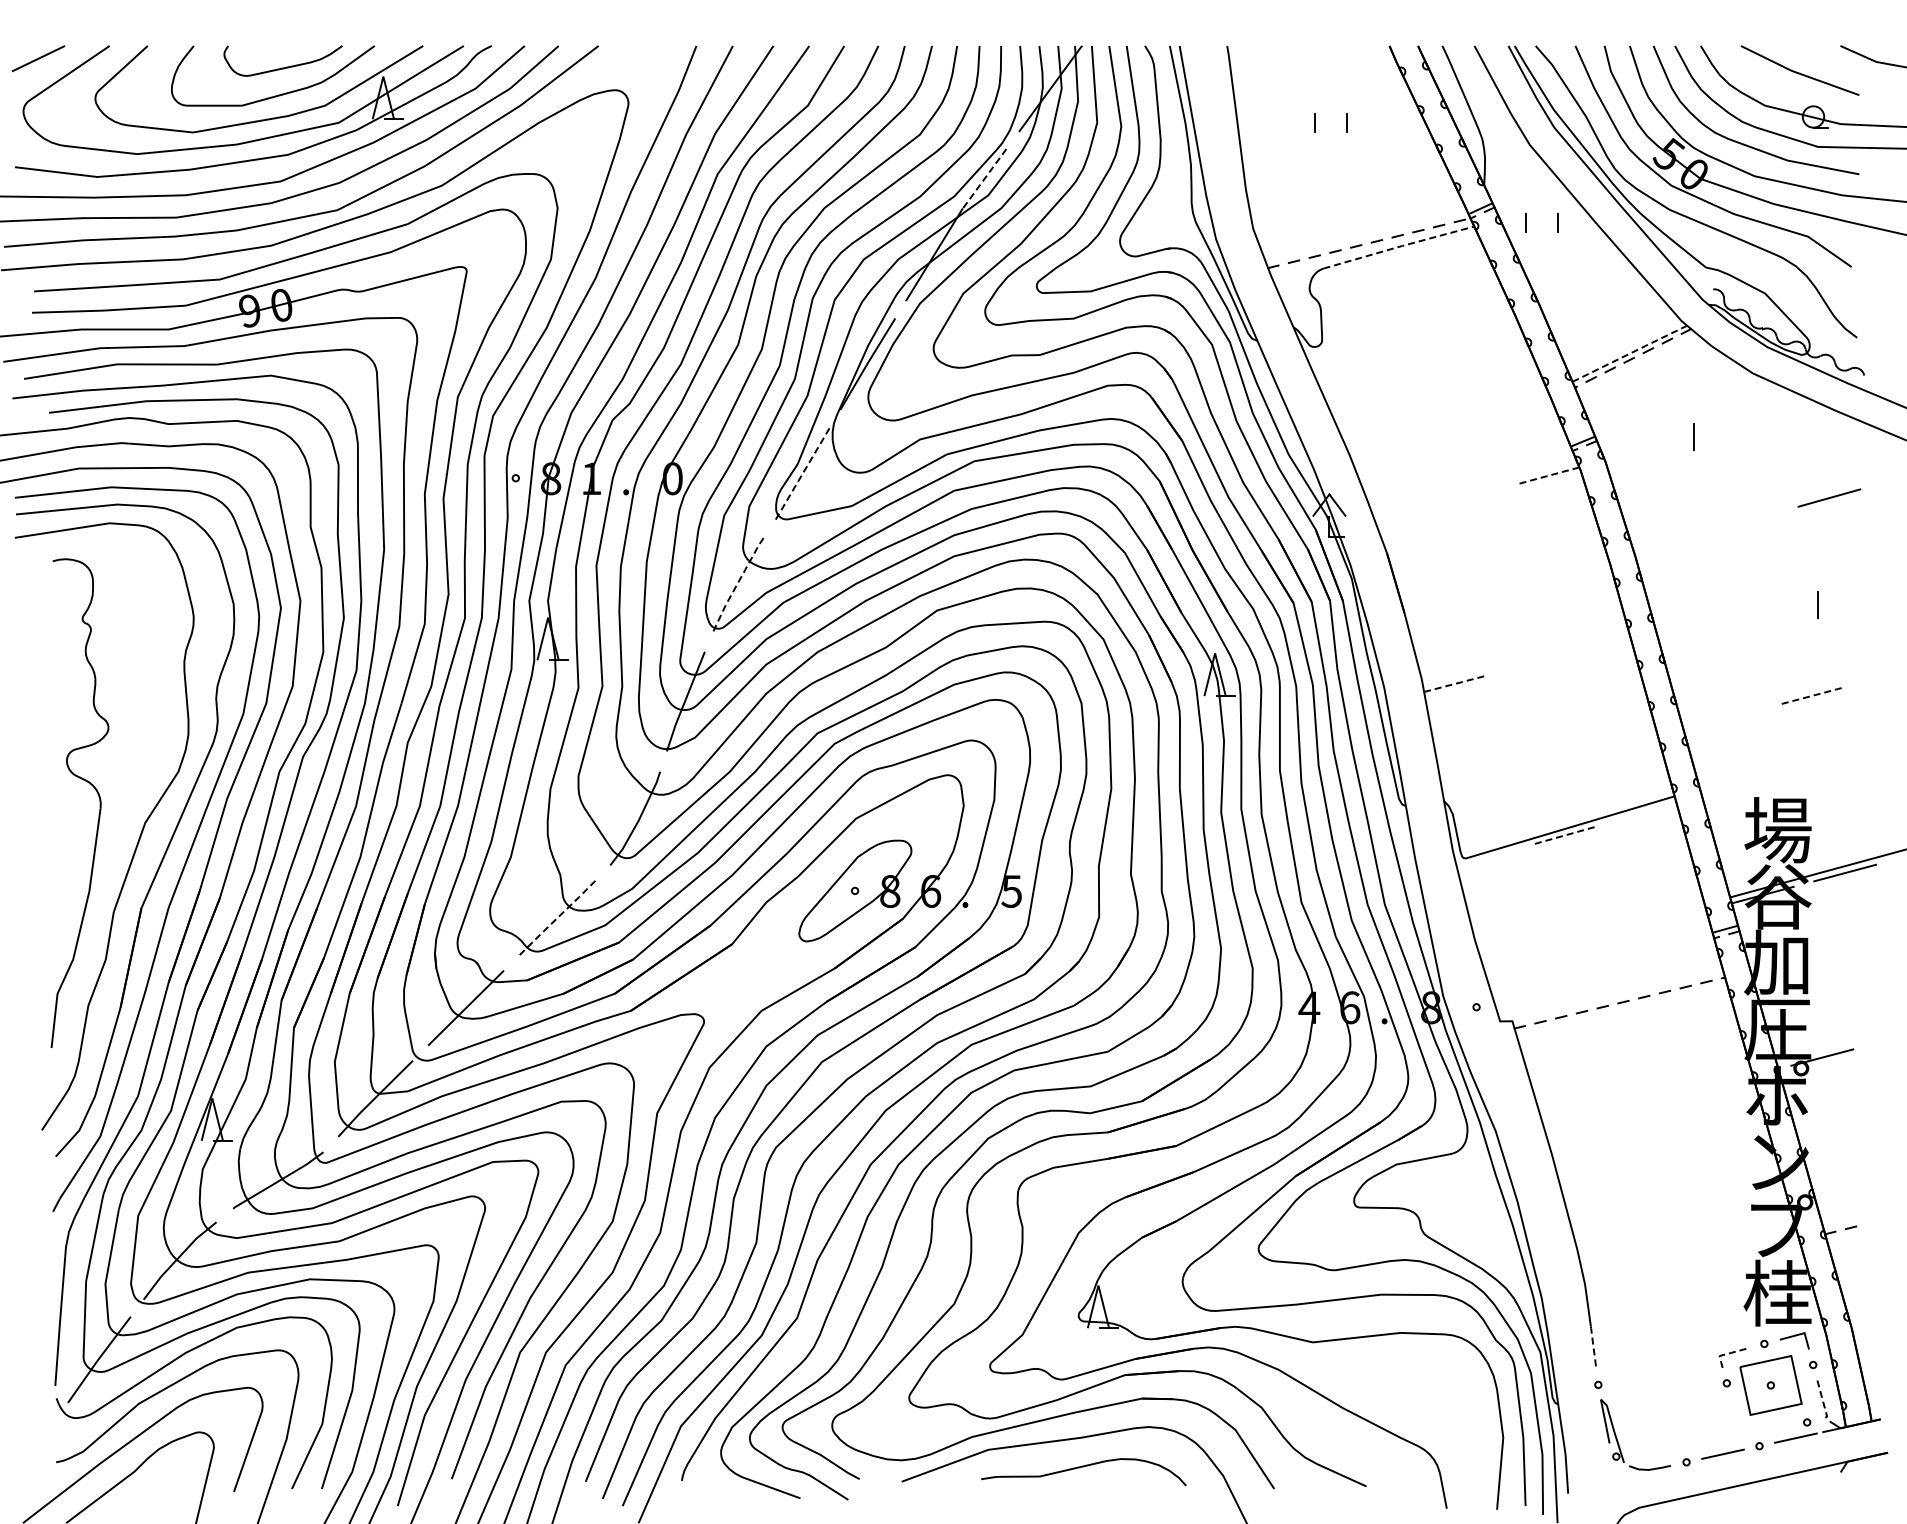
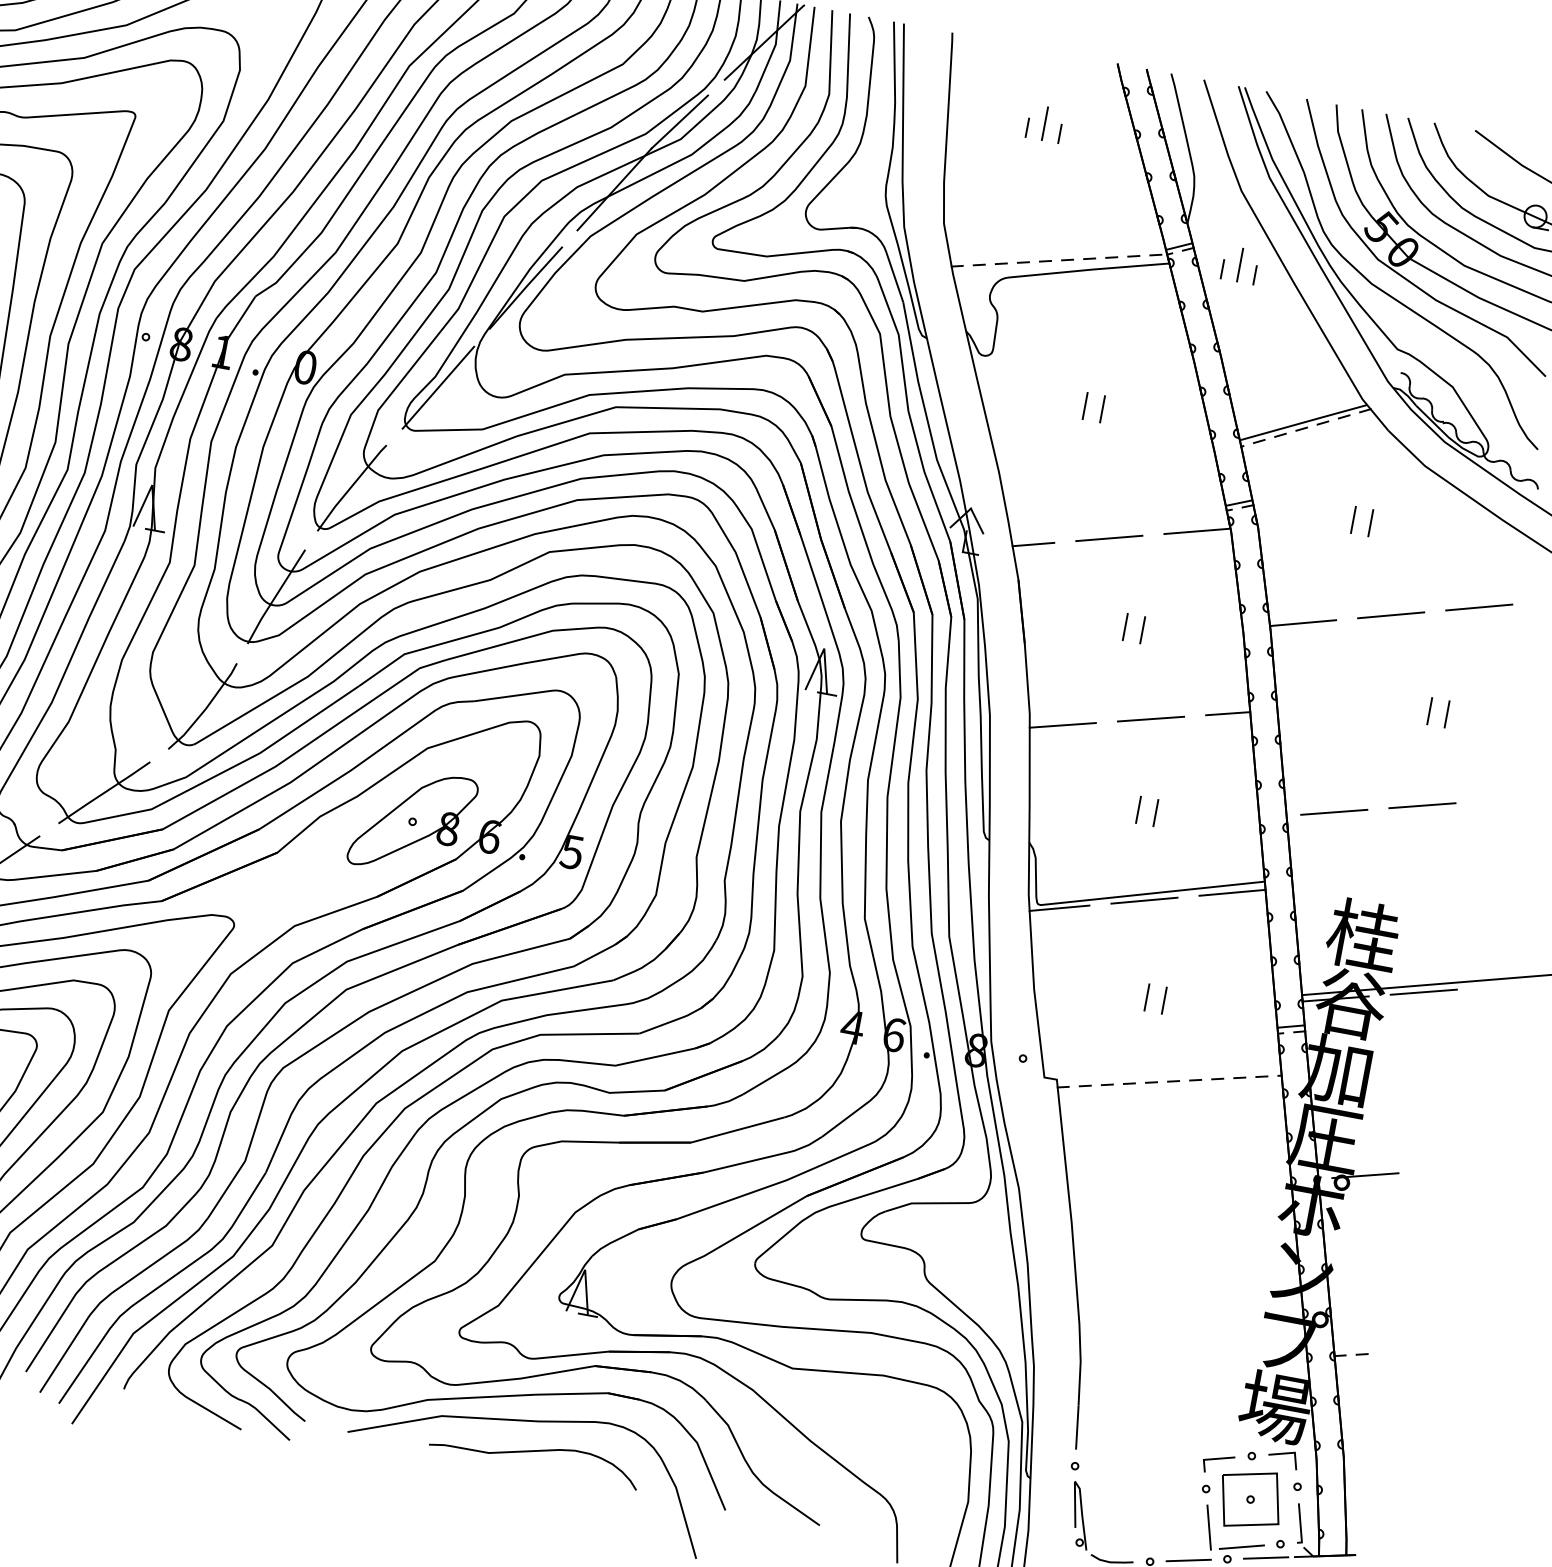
line: (1331, 115) -> (1045, 123), added
line: (984, 179) -> (679, 122), dashed -> solid
line: (1541, 215) -> (1239, 265), added
line: (1399, 246) -> (1089, 269), dashed -> solid
line: (1630, 353) -> (1304, 422), dashed -> solid
line: (1419, 376) -> (1085, 405), added
line: (1436, 376) -> (1102, 408), added
line: (1711, 437) -> (1370, 523), added
line: (801, 475) -> (437, 388), dashed -> solid
line: (1547, 475) -> (1196, 530), dashed -> solid
line: (1465, 497) -> (1108, 537), added
line: (1394, 517) -> (1032, 544), added
line: (1747, 520) -> (1391, 614), added
line: (1664, 543) -> (1302, 622), added
line: (1496, 579) -> (1124, 627), added
line: (1514, 579) -> (1143, 630), added
line: (737, 584) -> (351, 487), dashed -> solid
line: (1800, 605) -> (1429, 711), added
line: (1609, 643) -> (1227, 713), added
line: (1537, 662) -> (1150, 719), added
line: (1455, 683) -> (1063, 725), dashed -> solid
line: (1810, 696) -> (1422, 805), dashed -> solid
line: (1728, 717) -> (1334, 811), added
line: (1541, 750) -> (1138, 809), added
line: (1559, 750) -> (1156, 813), added
line: (1645, 812) -> (1232, 892), added
text: (1777, 829) -> (1363, 934), 場 -> 桂
line: (1563, 835) -> (1144, 900), dashed -> solid
line: (1484, 857) -> (1059, 907), added
line: (557, 918) -> (104, 793), dashed -> solid
line: (1583, 927) -> (1147, 997), added
line: (1600, 927) -> (1164, 1001), added
text: (1777, 1292) -> (1275, 1406), 桂 -> 場
line: (1593, 1347) -> (1077, 1427), dashed -> solid
line: (1728, 1353) -> (1213, 1458), dashed -> solid
line: (1823, 1401) -> (1301, 1525), dashed -> solid
line: (1736, 1419) -> (1209, 1527), added
line: (1770, 1431) -> (1241, 1546), added

